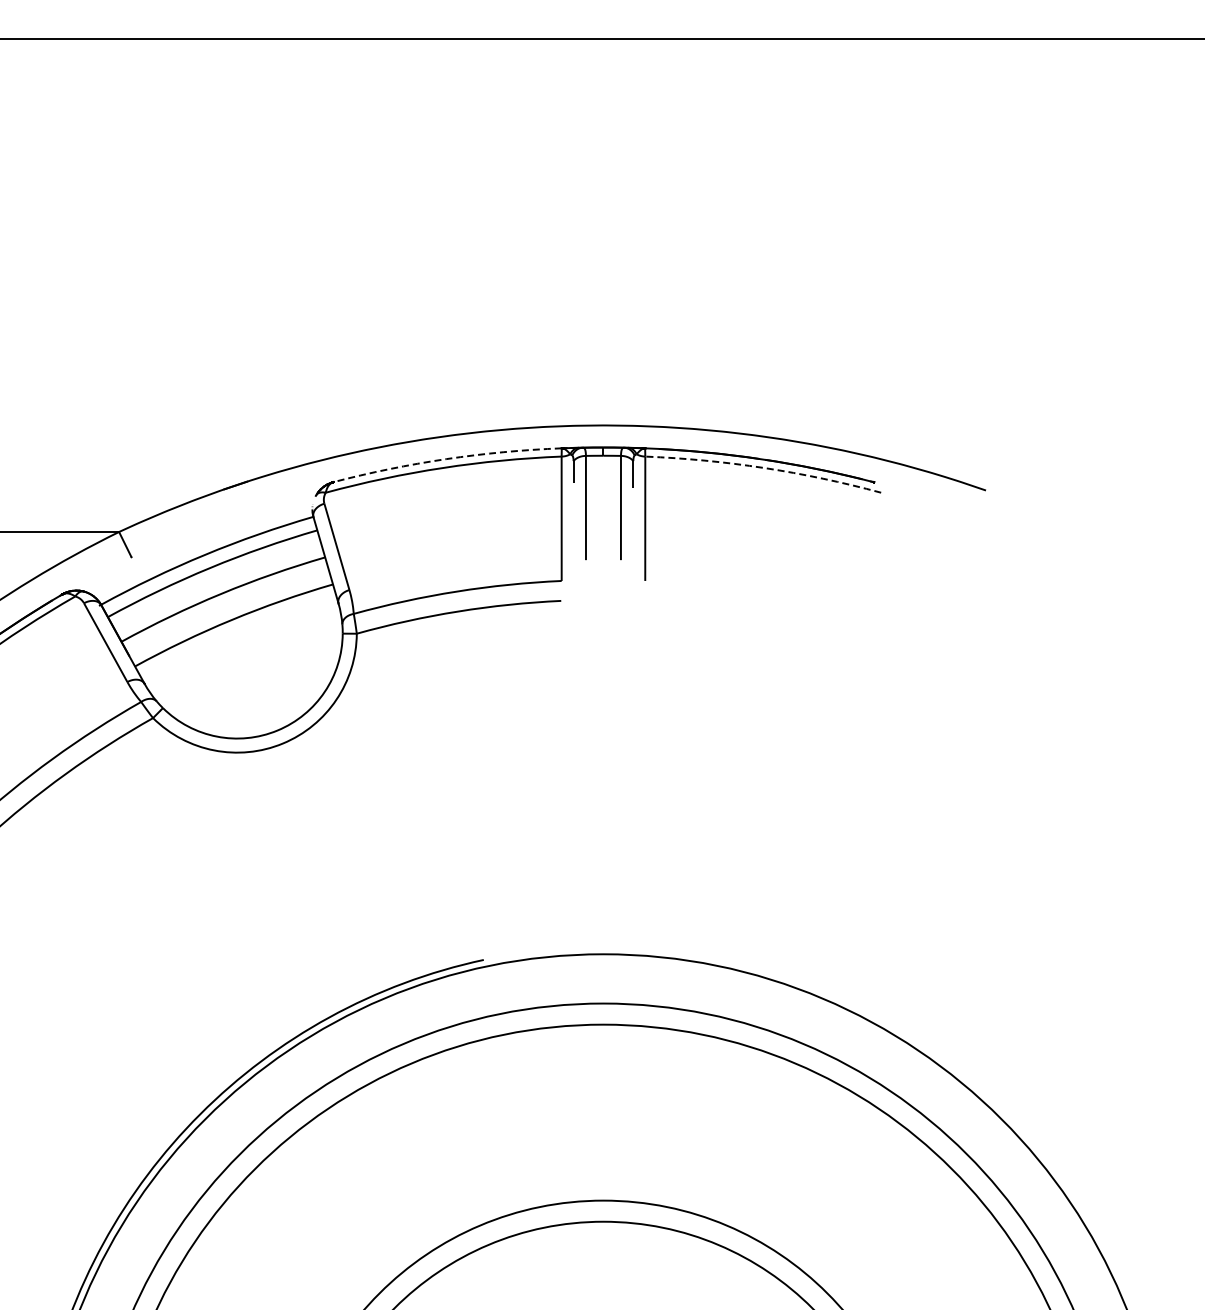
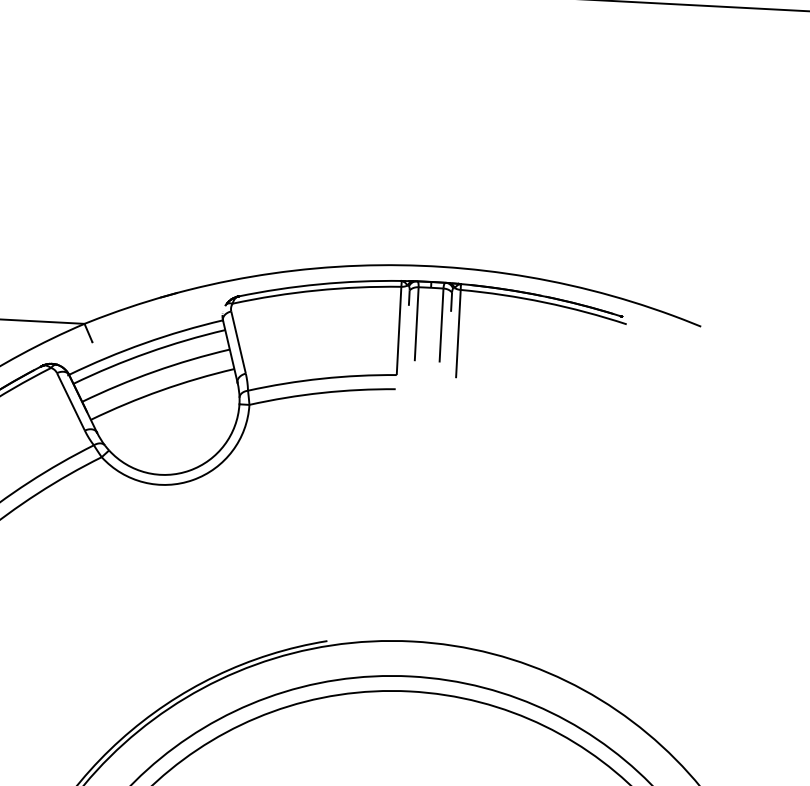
arc: (446, 459) -> (319, 284), dashed -> solid
arc: (764, 468) -> (544, 302), dashed -> solid

